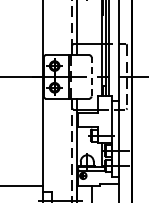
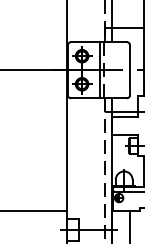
line: (91, 76) -> (129, 69), dashed -> solid

